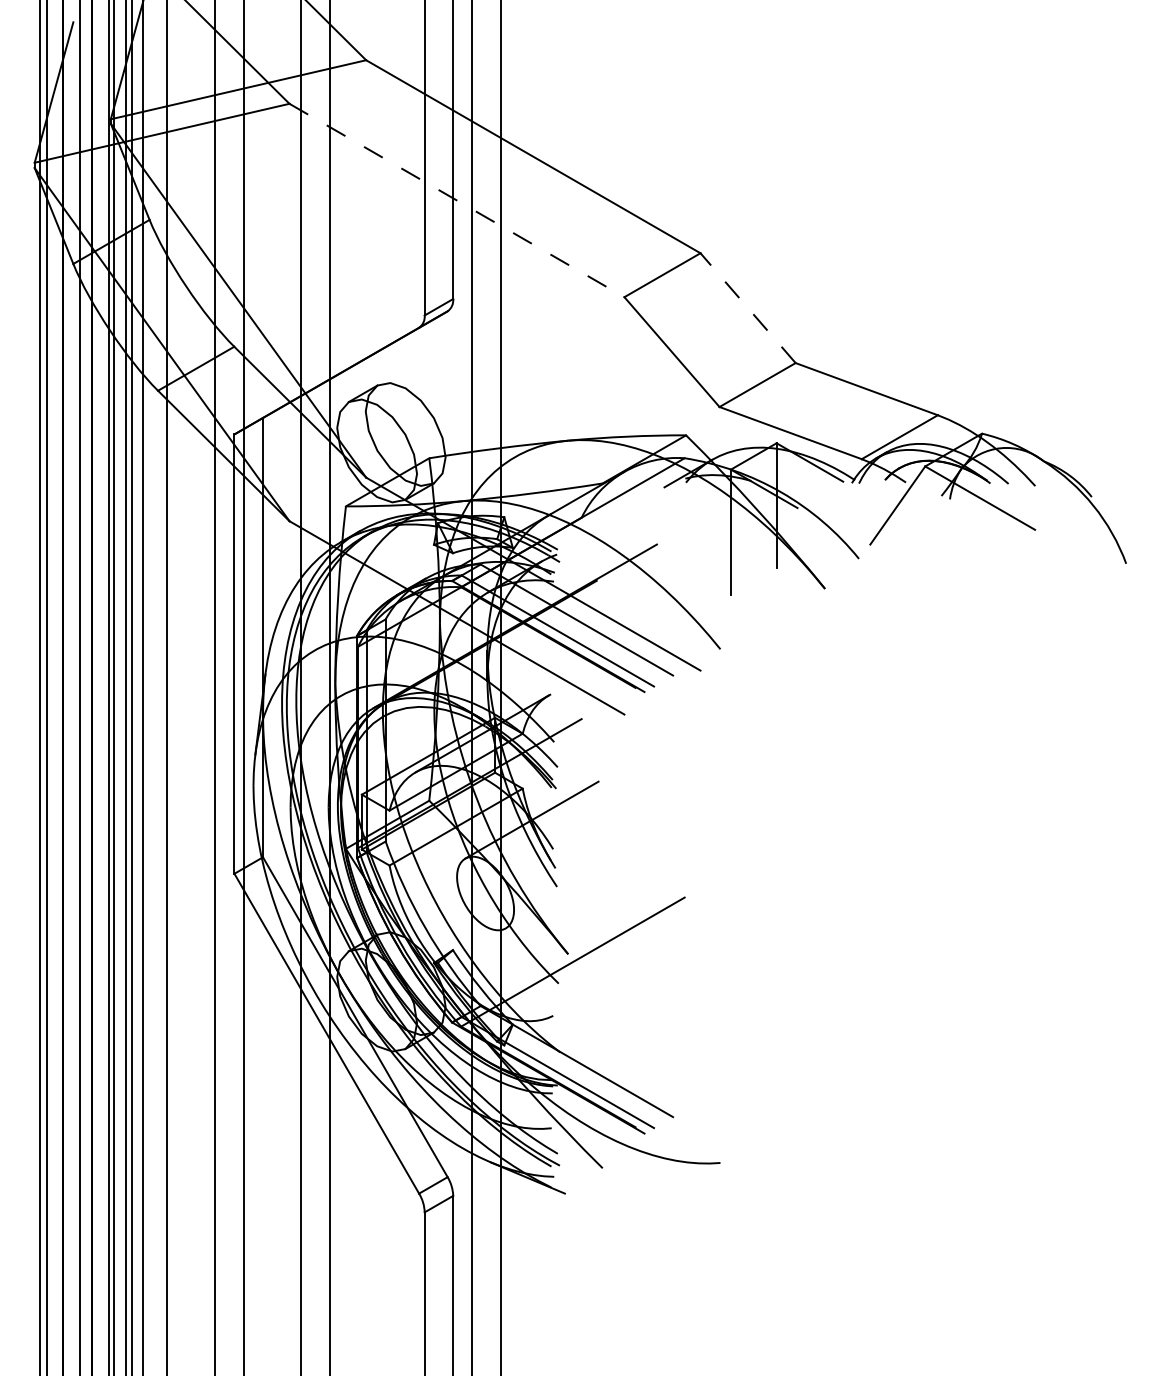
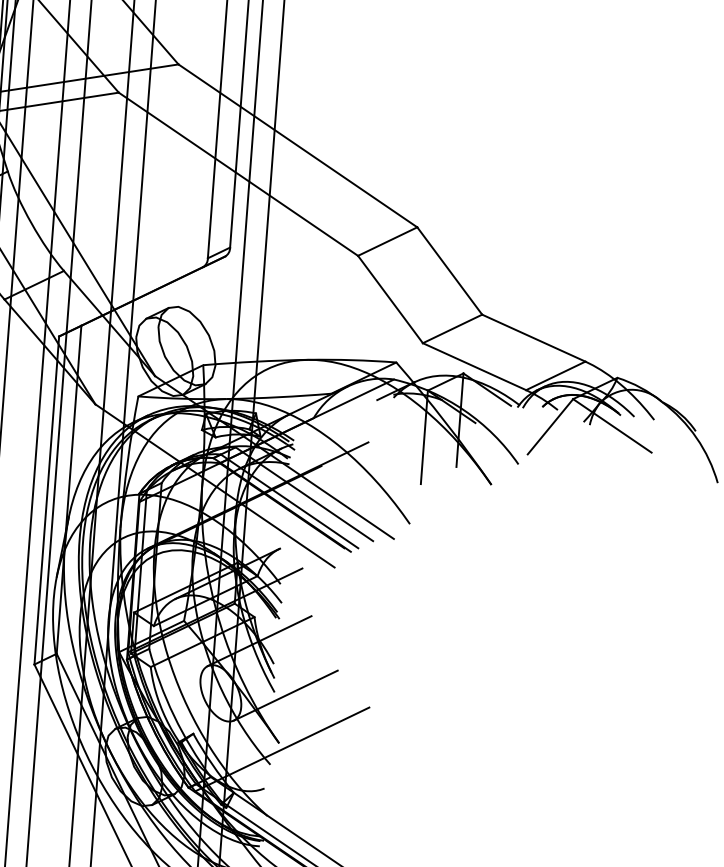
line: (457, 200) -> (238, 174), dashed -> solid
line: (748, 308) -> (450, 271), dashed -> solid
line: (571, 889) -> (285, 695), added

